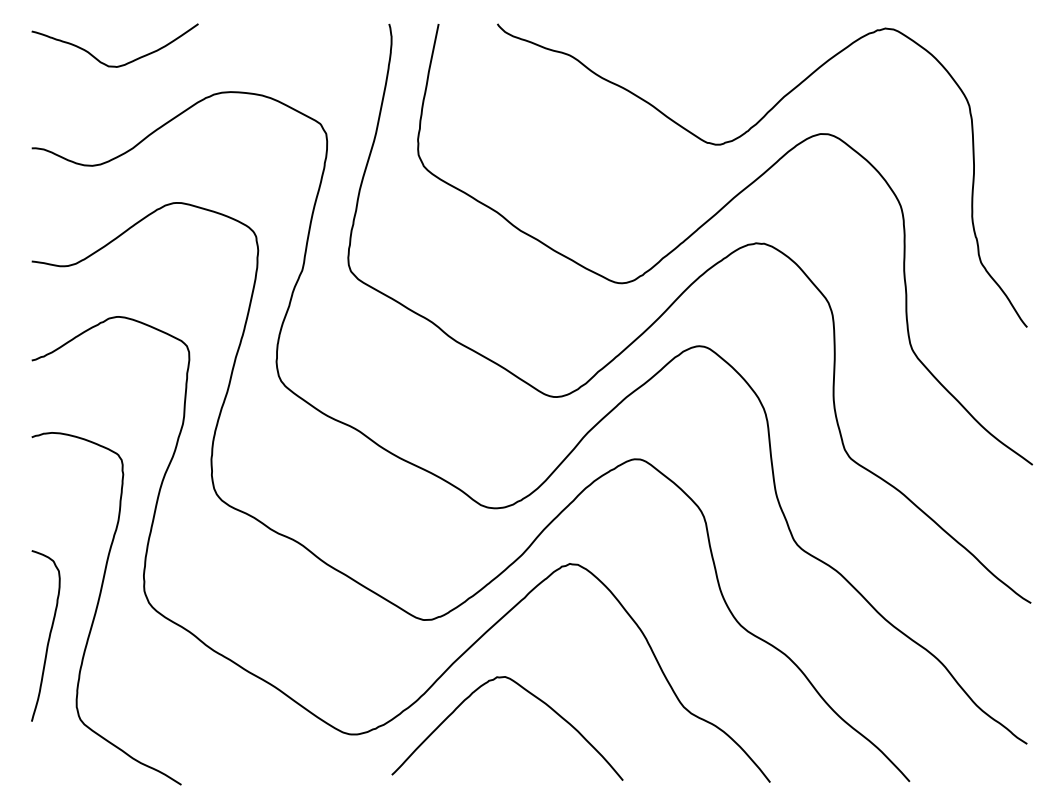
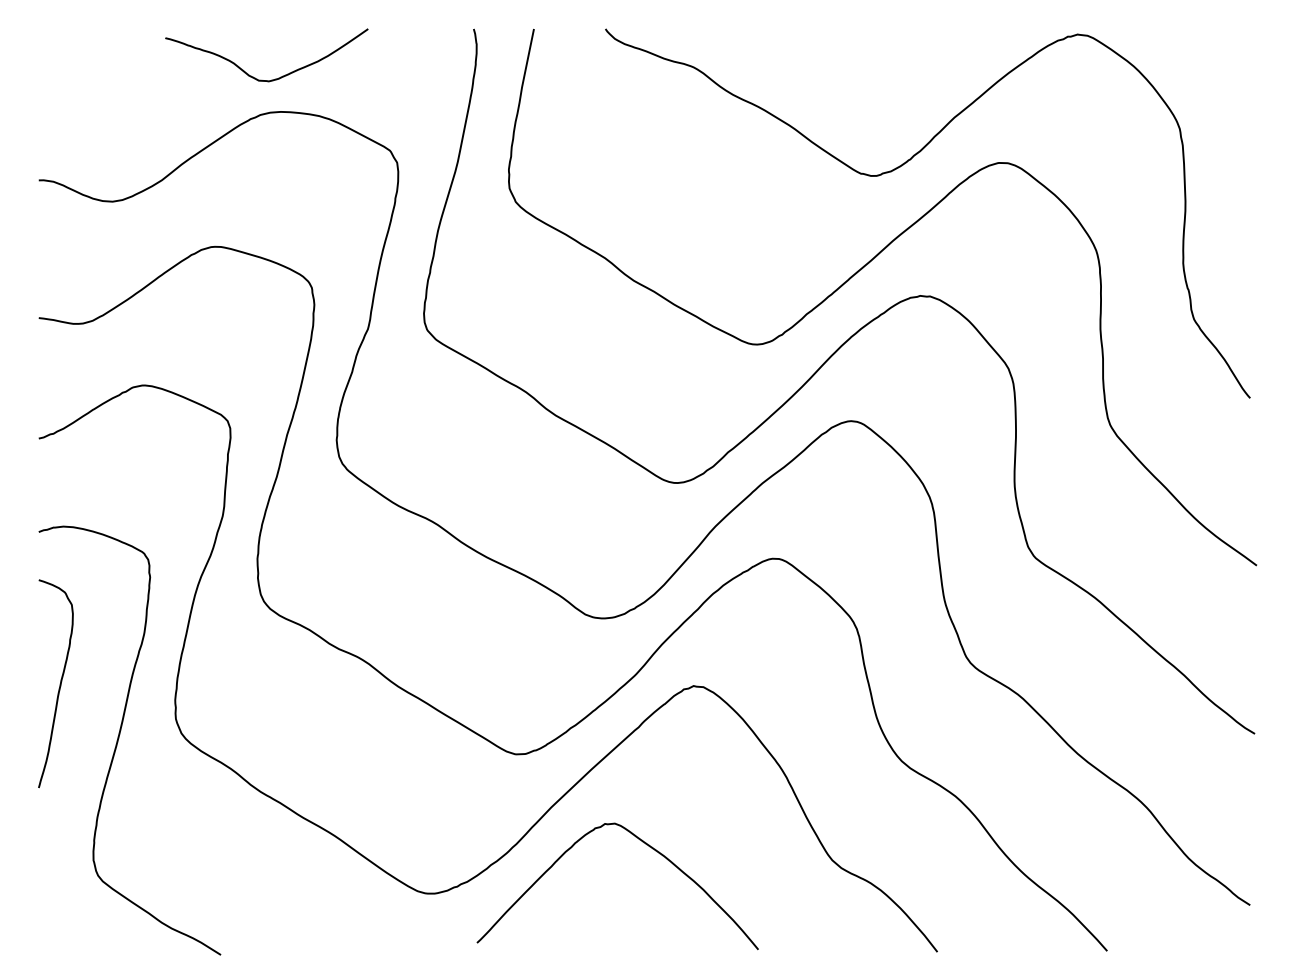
curve: (114, 65) -> (266, 79), moved
curve: (48, 636) -> (59, 684), moved

